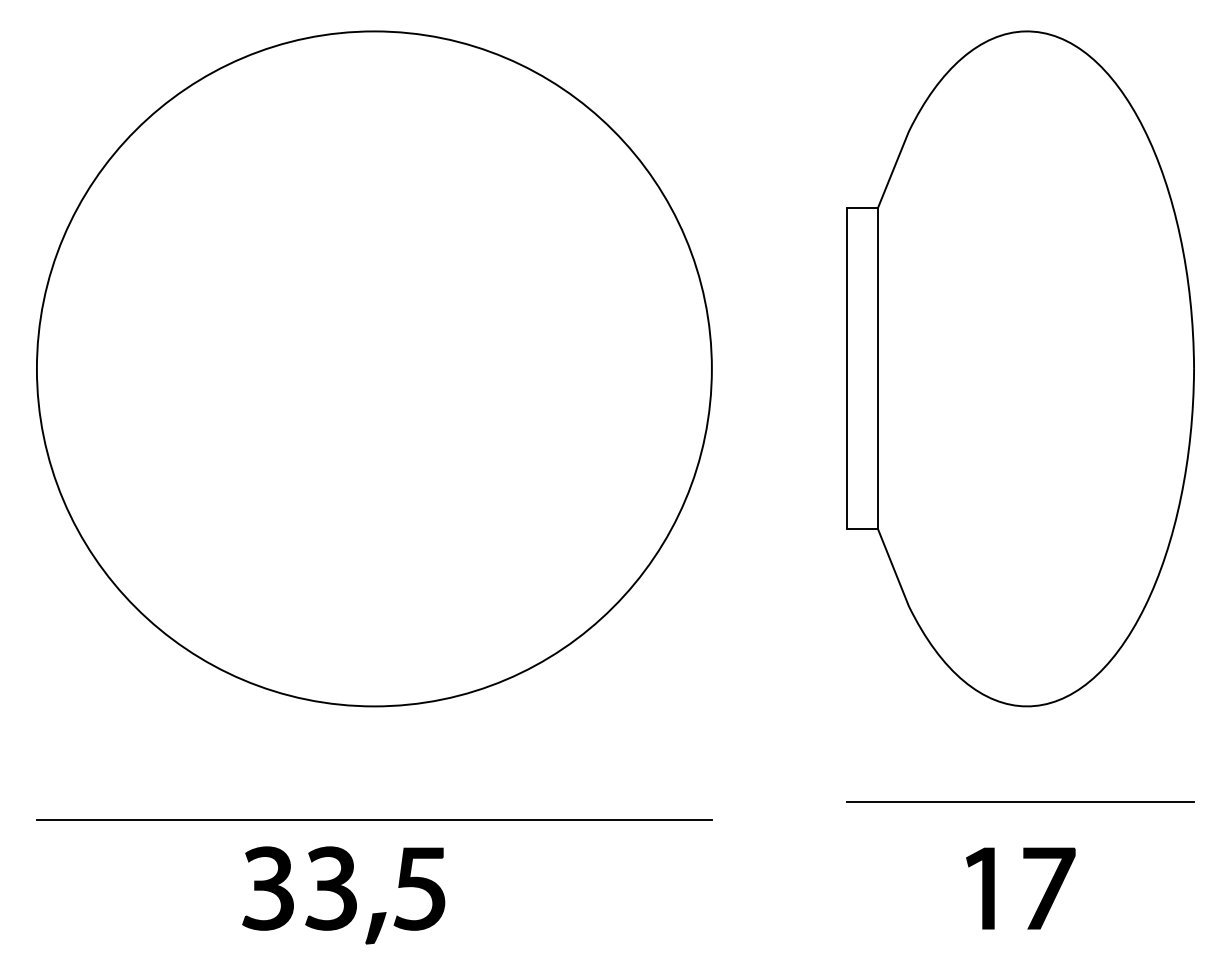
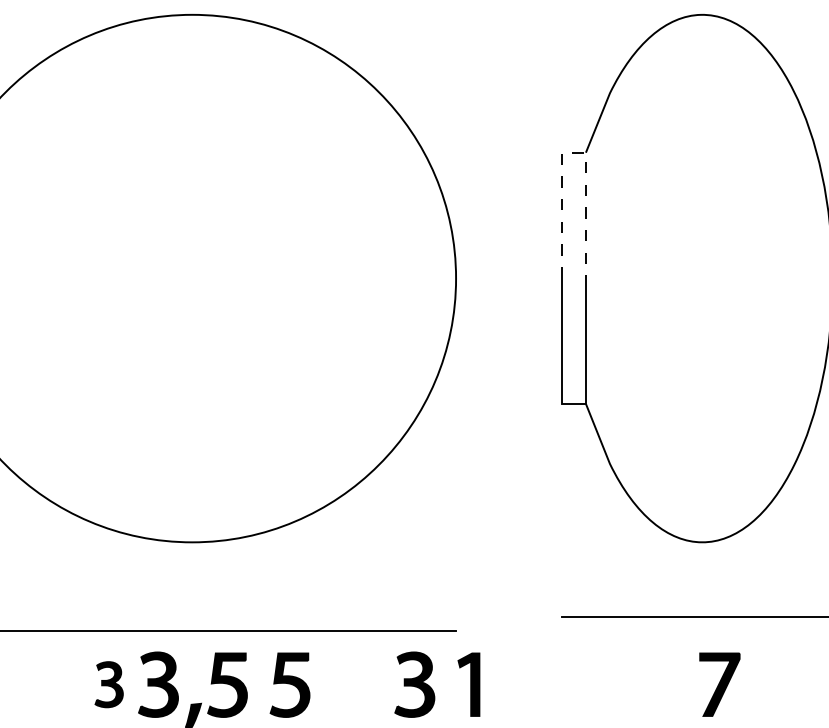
line: (863, 207) -> (574, 152), solid -> dashed
part: (267, 888) -> (108, 684), size x0.7
part: (499, 888) -> (290, 684), added
part: (658, 888) -> (414, 684), added
part: (980, 888) -> (469, 684), moved

